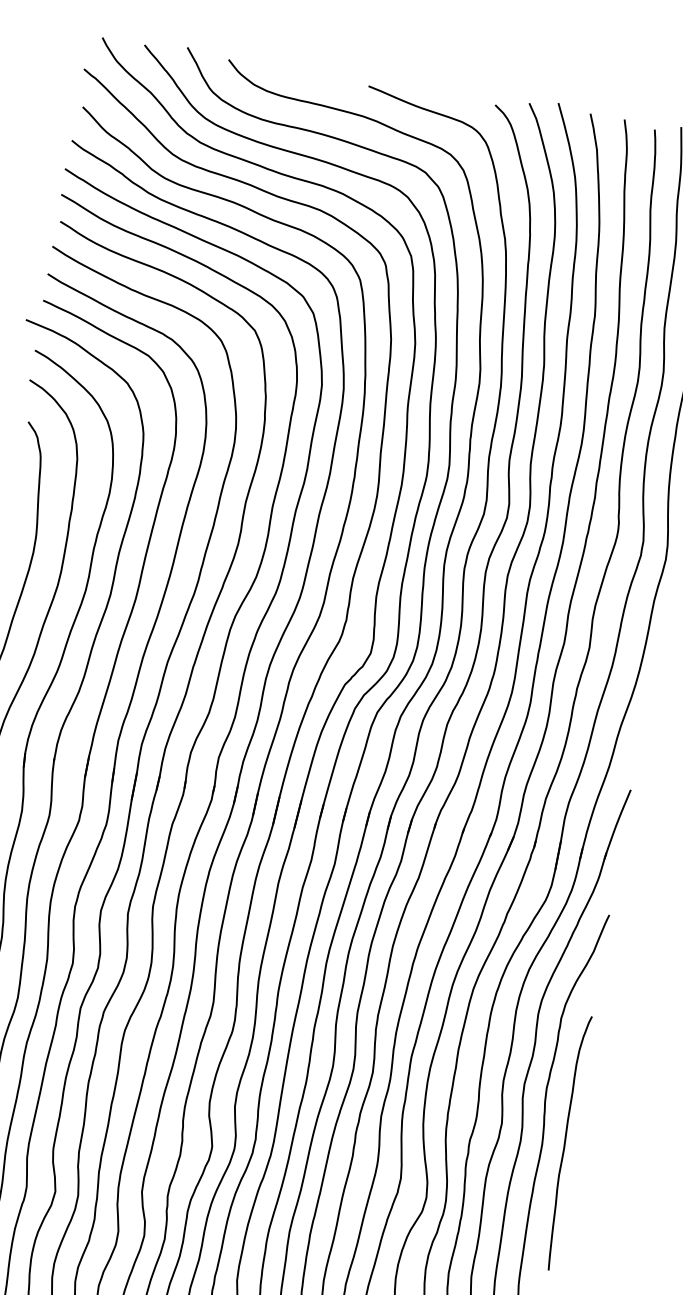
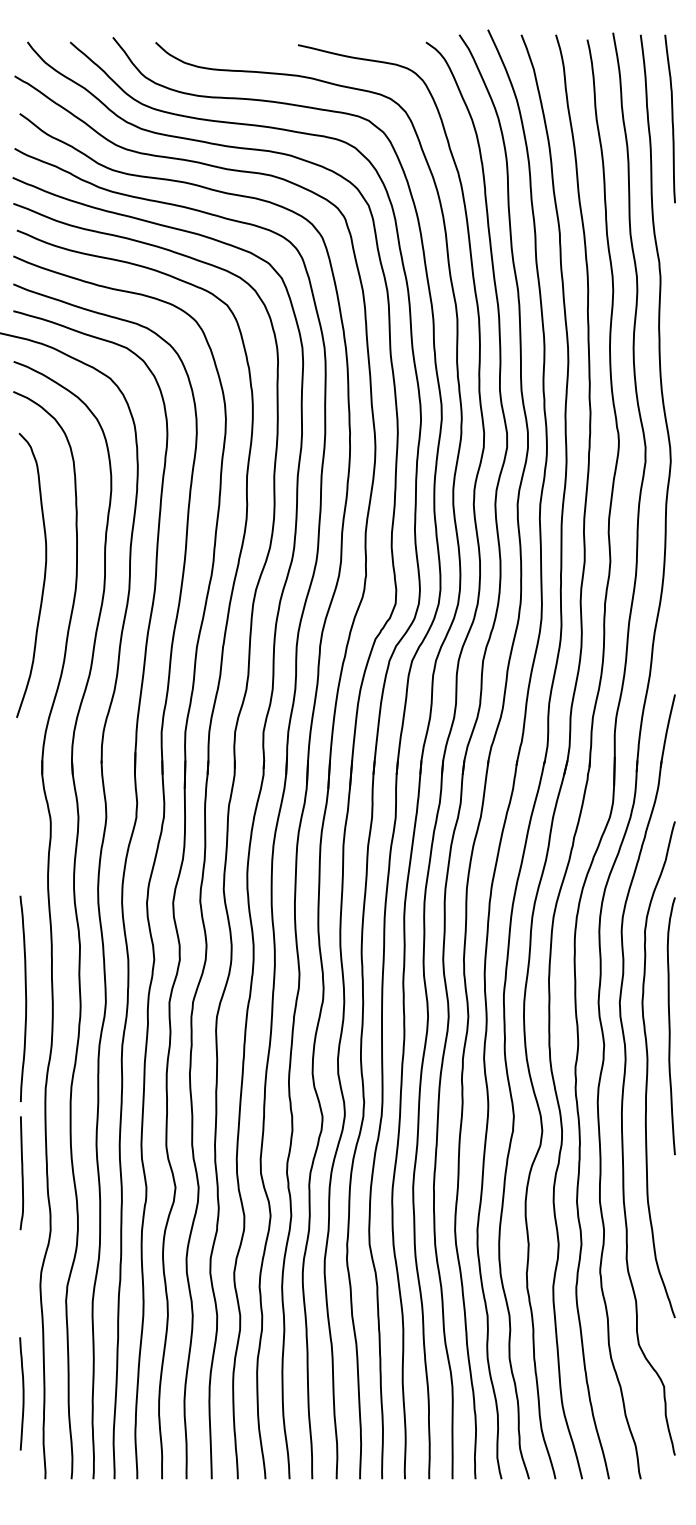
curve: (565, 1142) -> (670, 1026), moved

